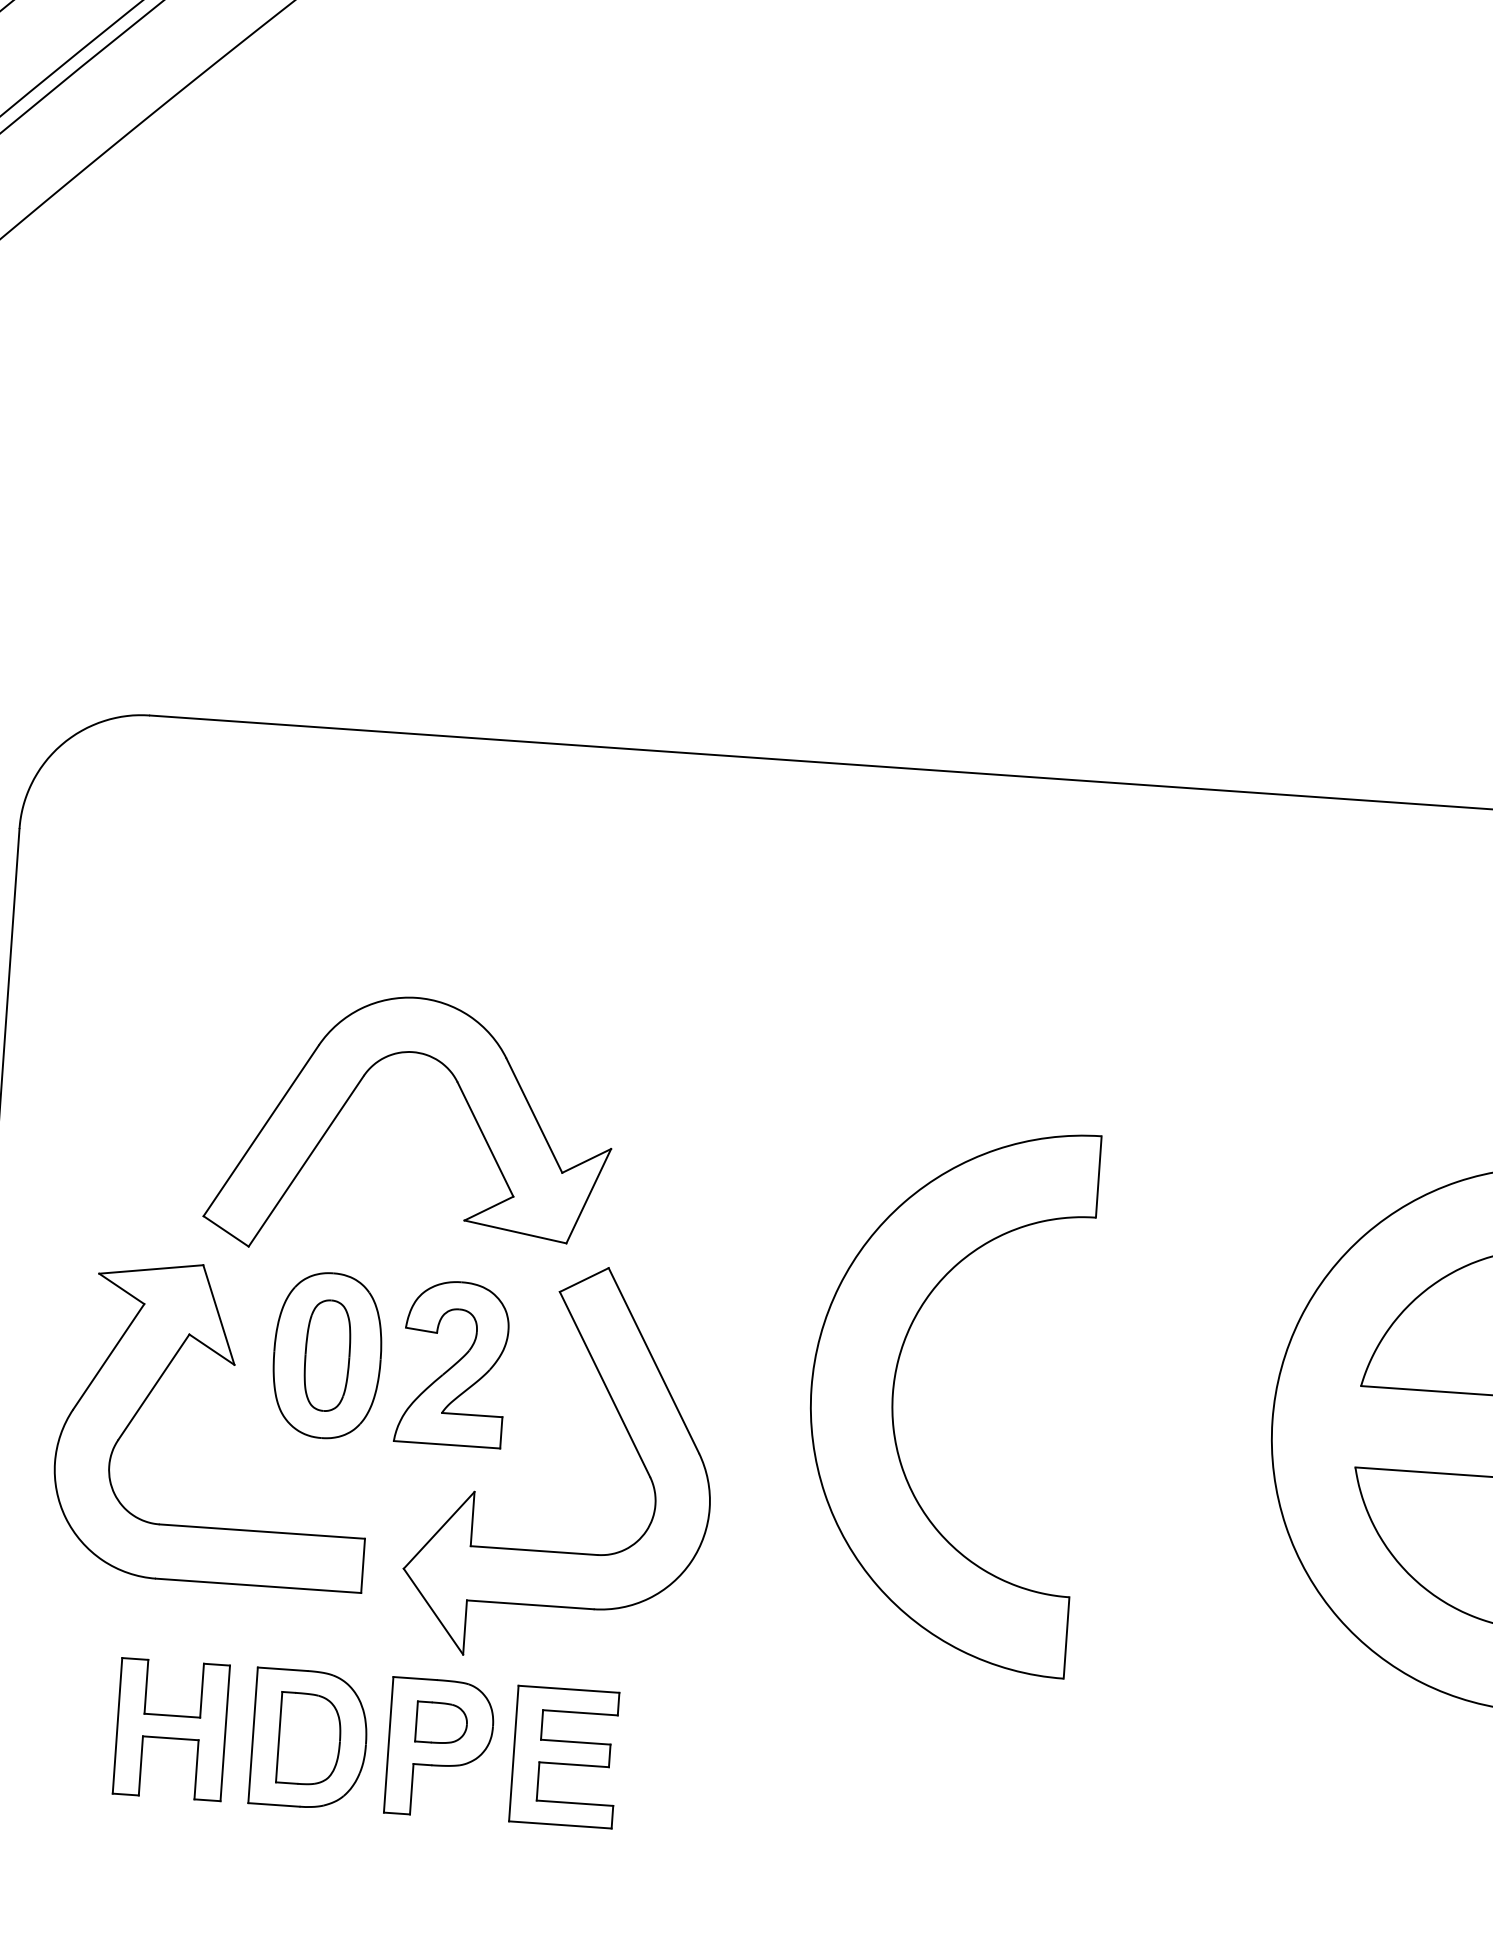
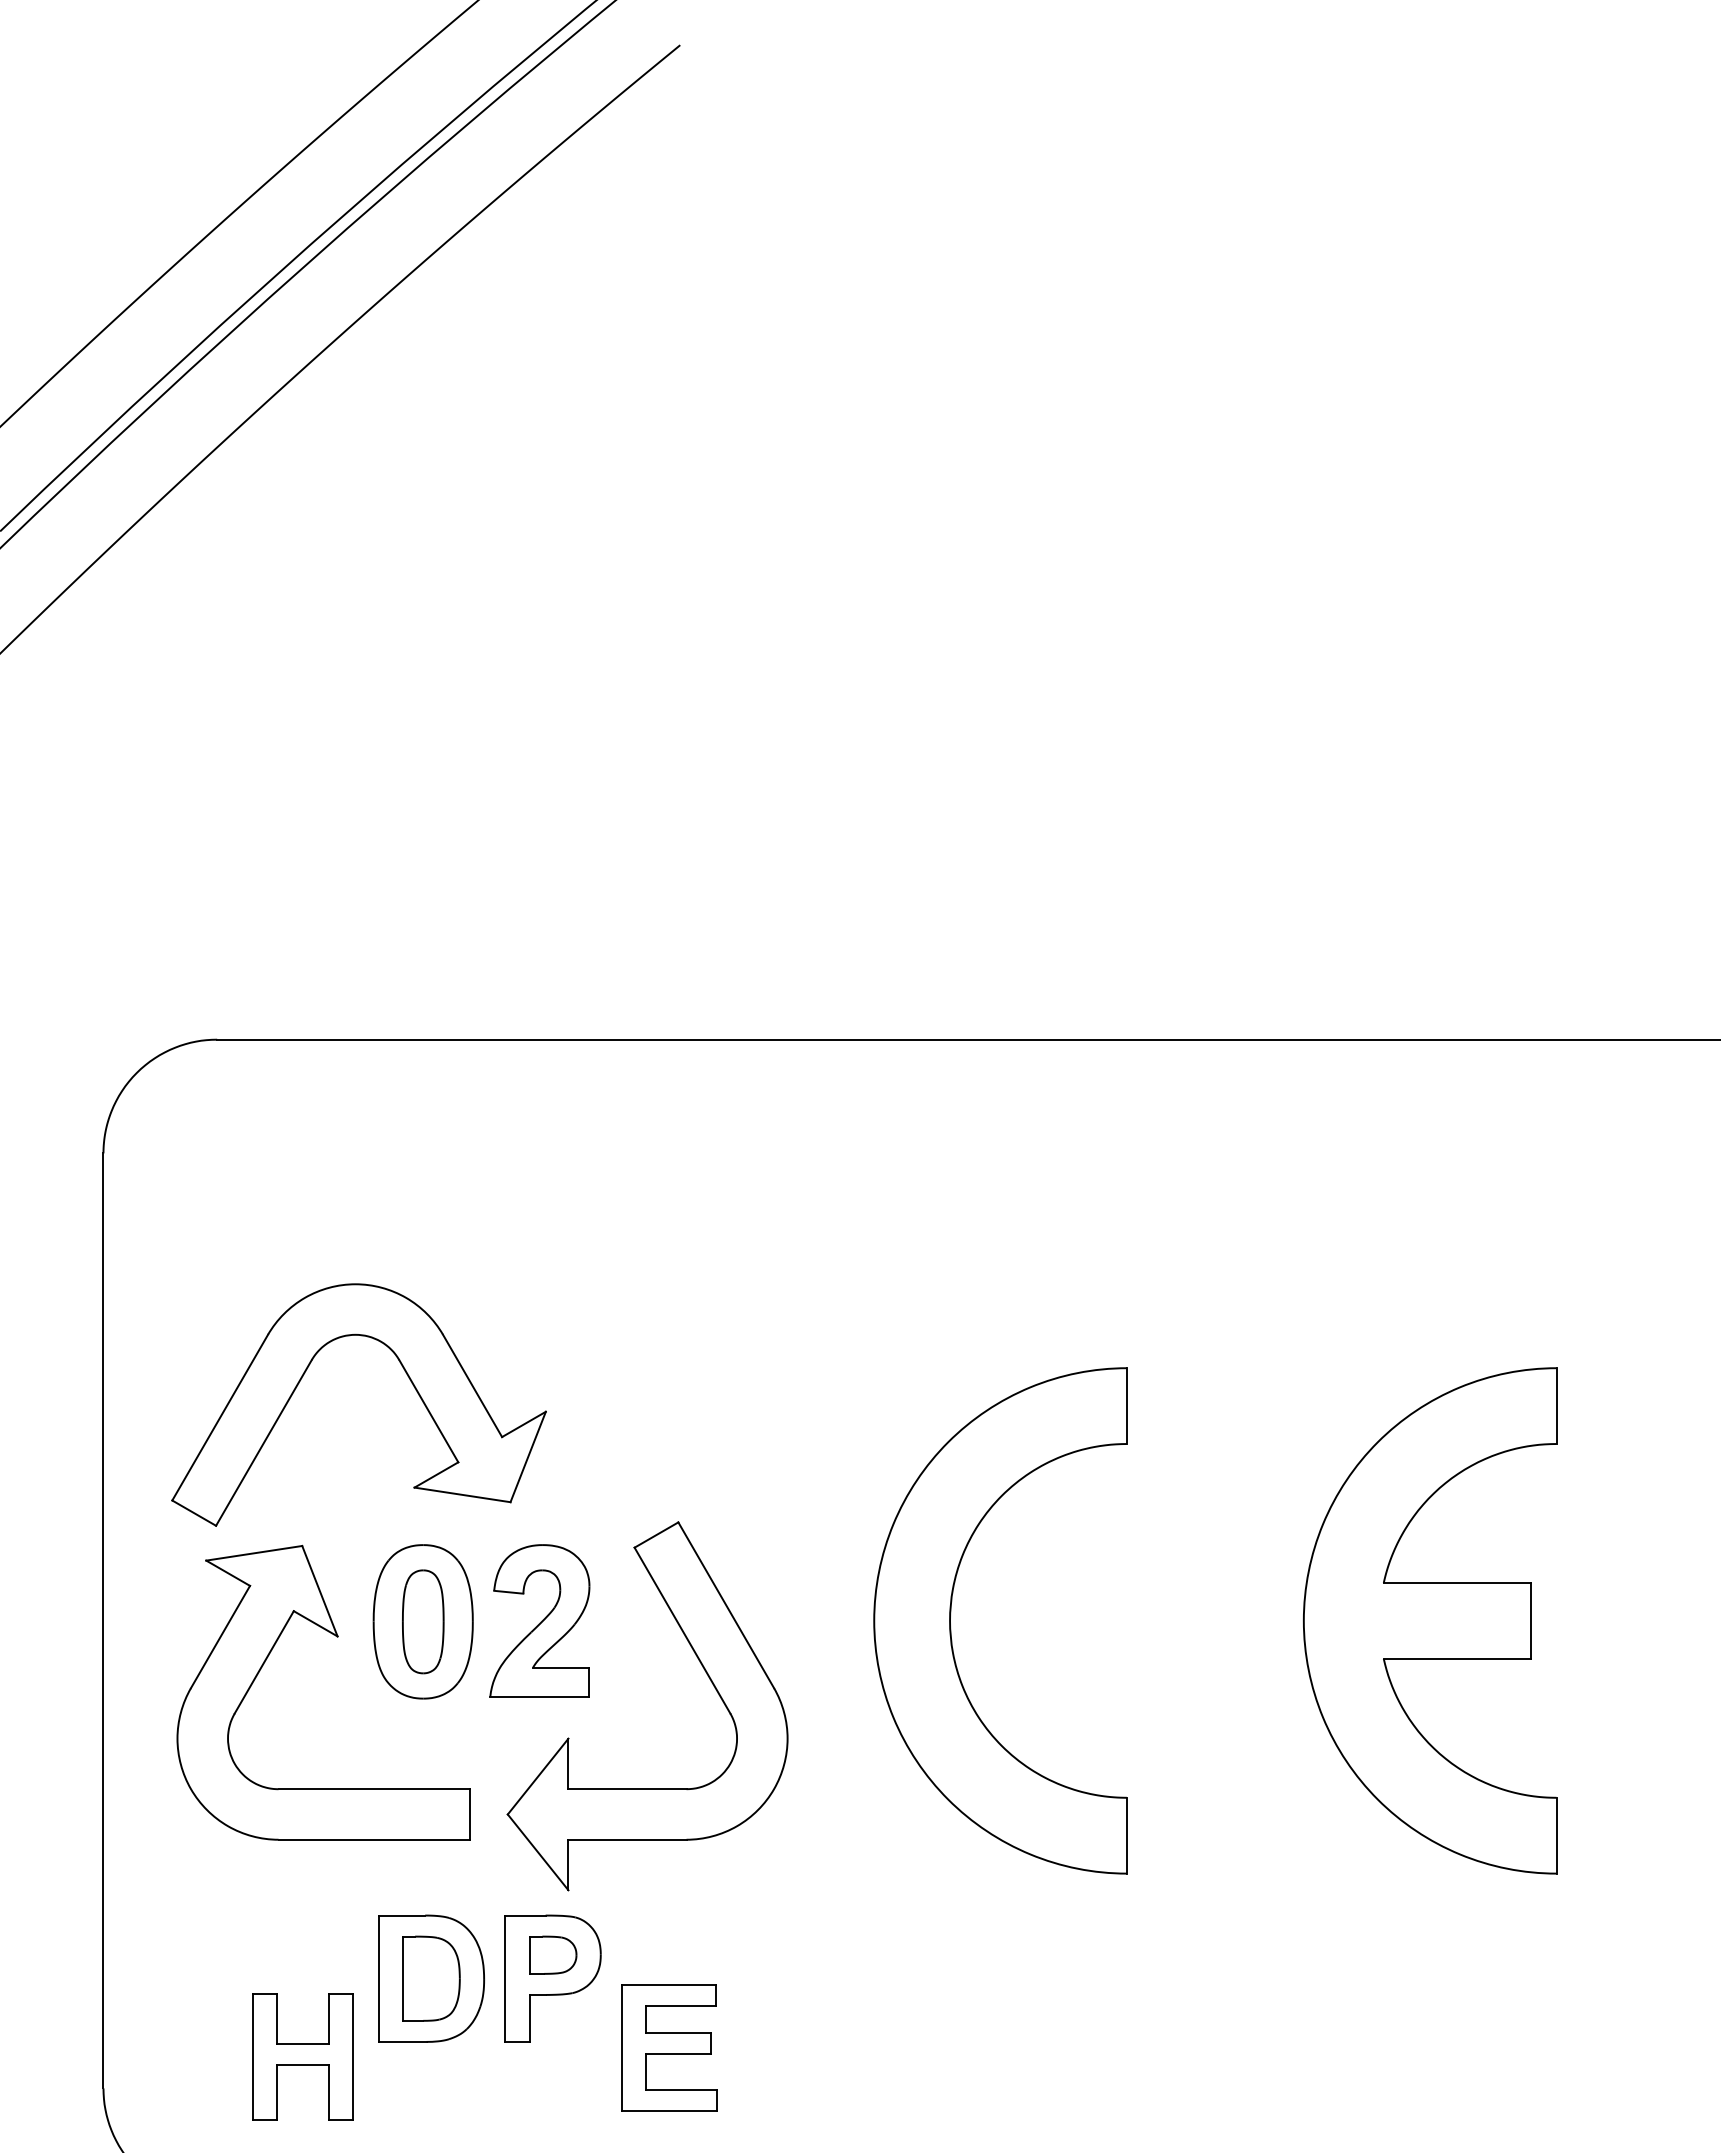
part: (466, 1102) -> (408, 1378), moved
part: (171, 1729) -> (302, 2056), moved
part: (564, 1756) -> (669, 2047), moved

